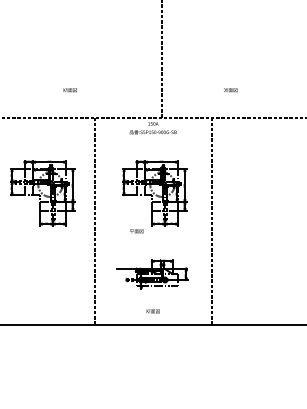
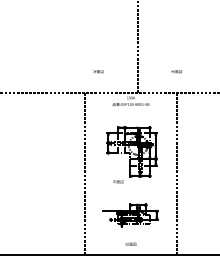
text: (69, 90) -> (97, 71), moved
text: (230, 90) -> (176, 71), moved
part: (42, 193) -> (44, 152), removed

